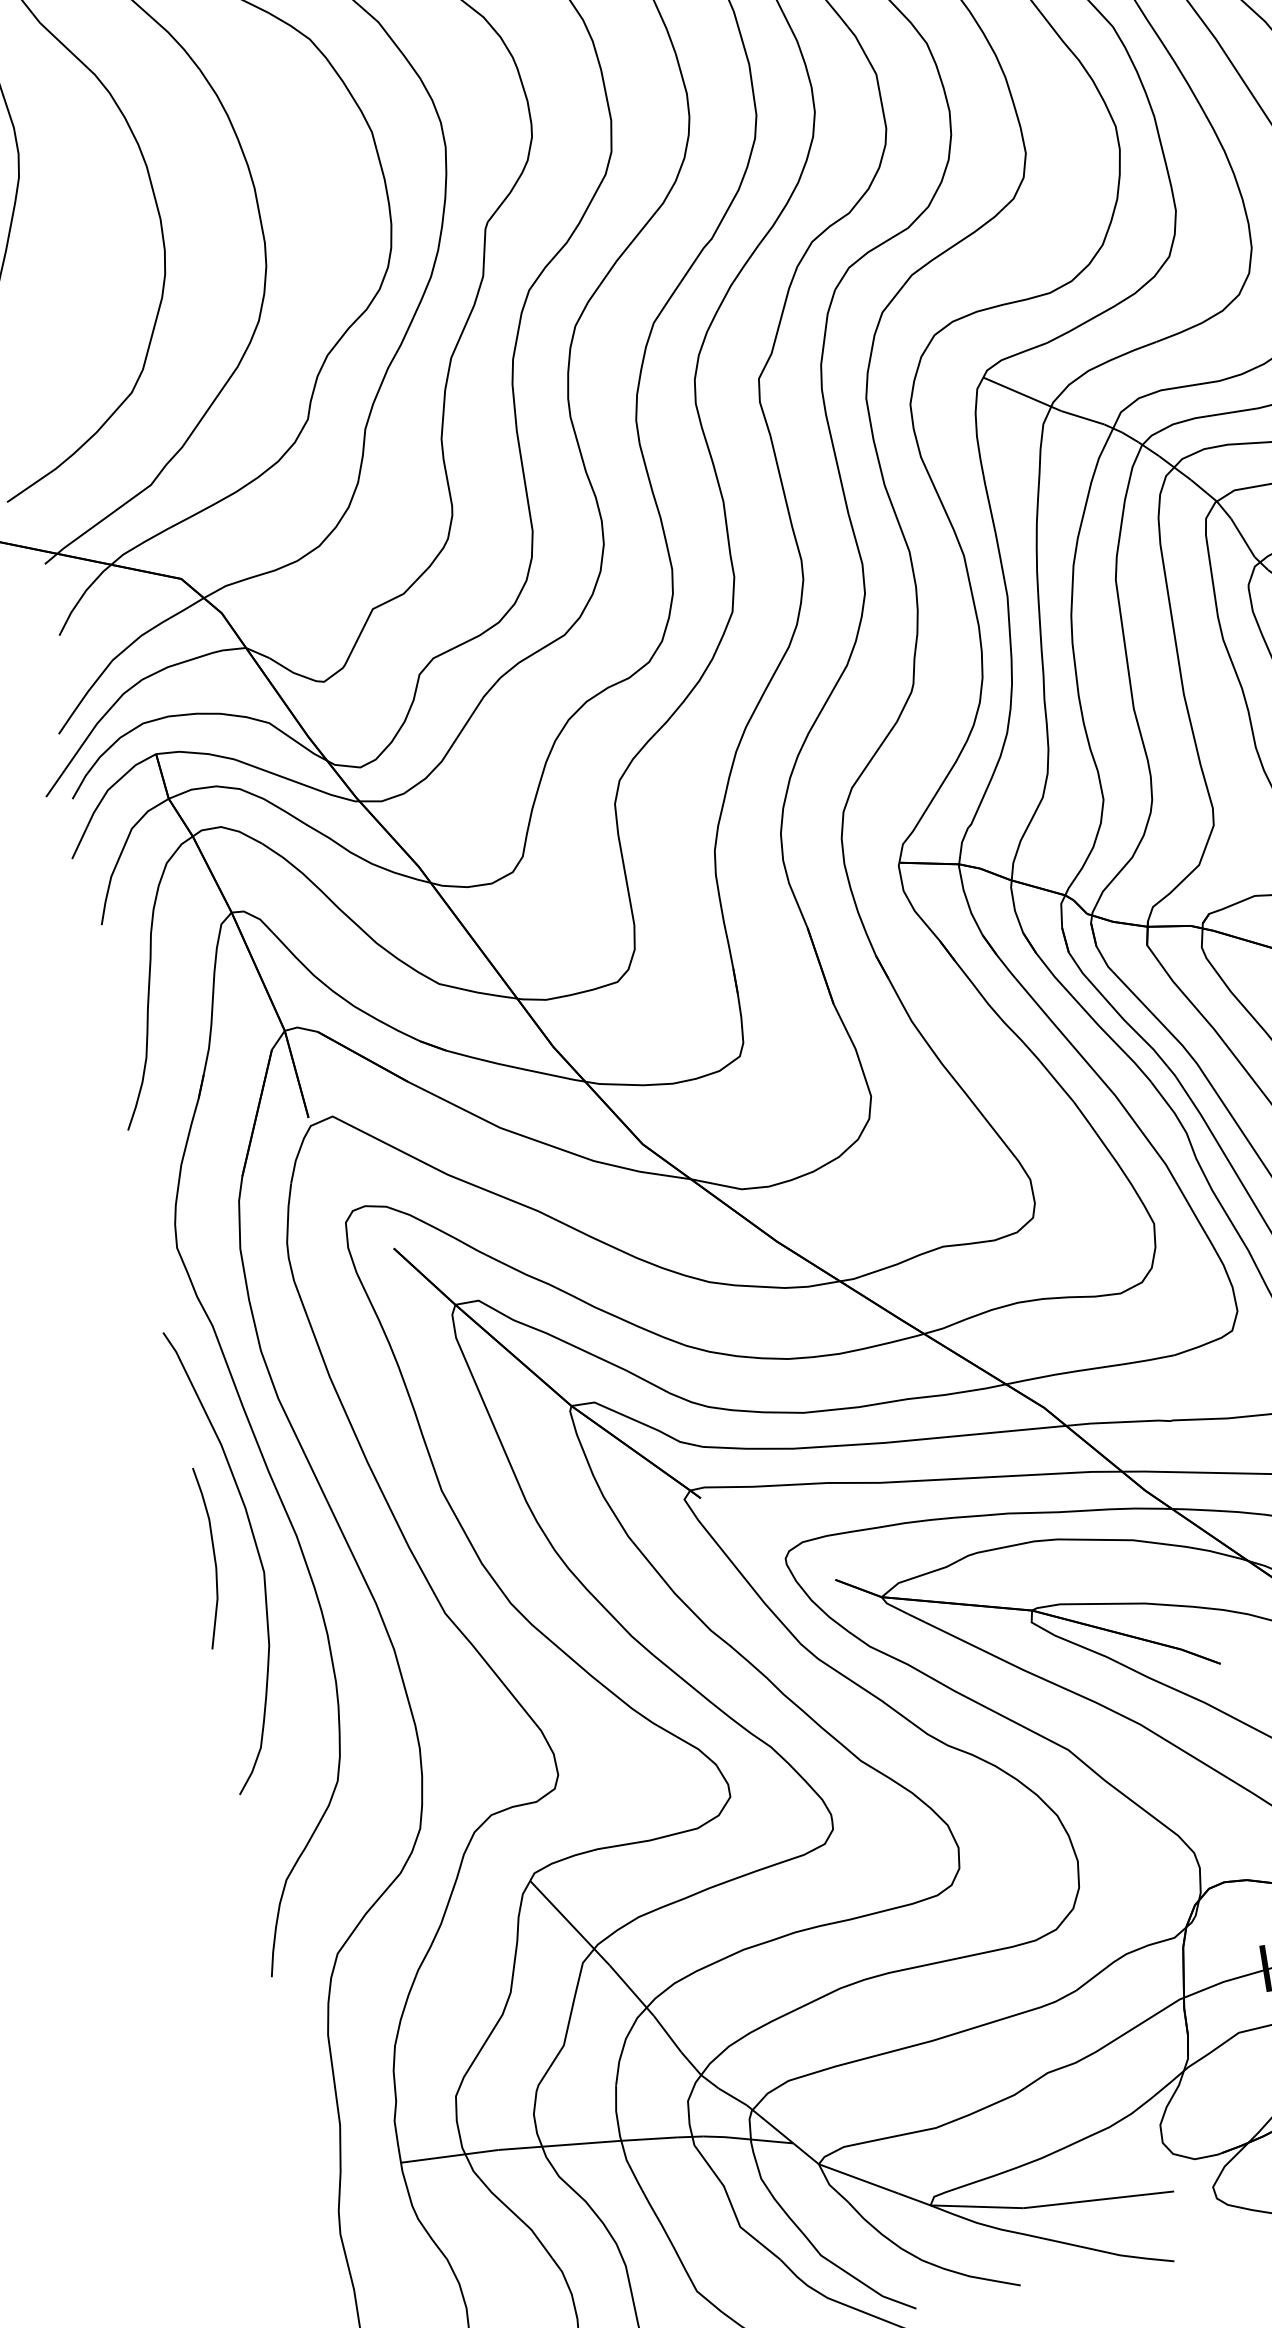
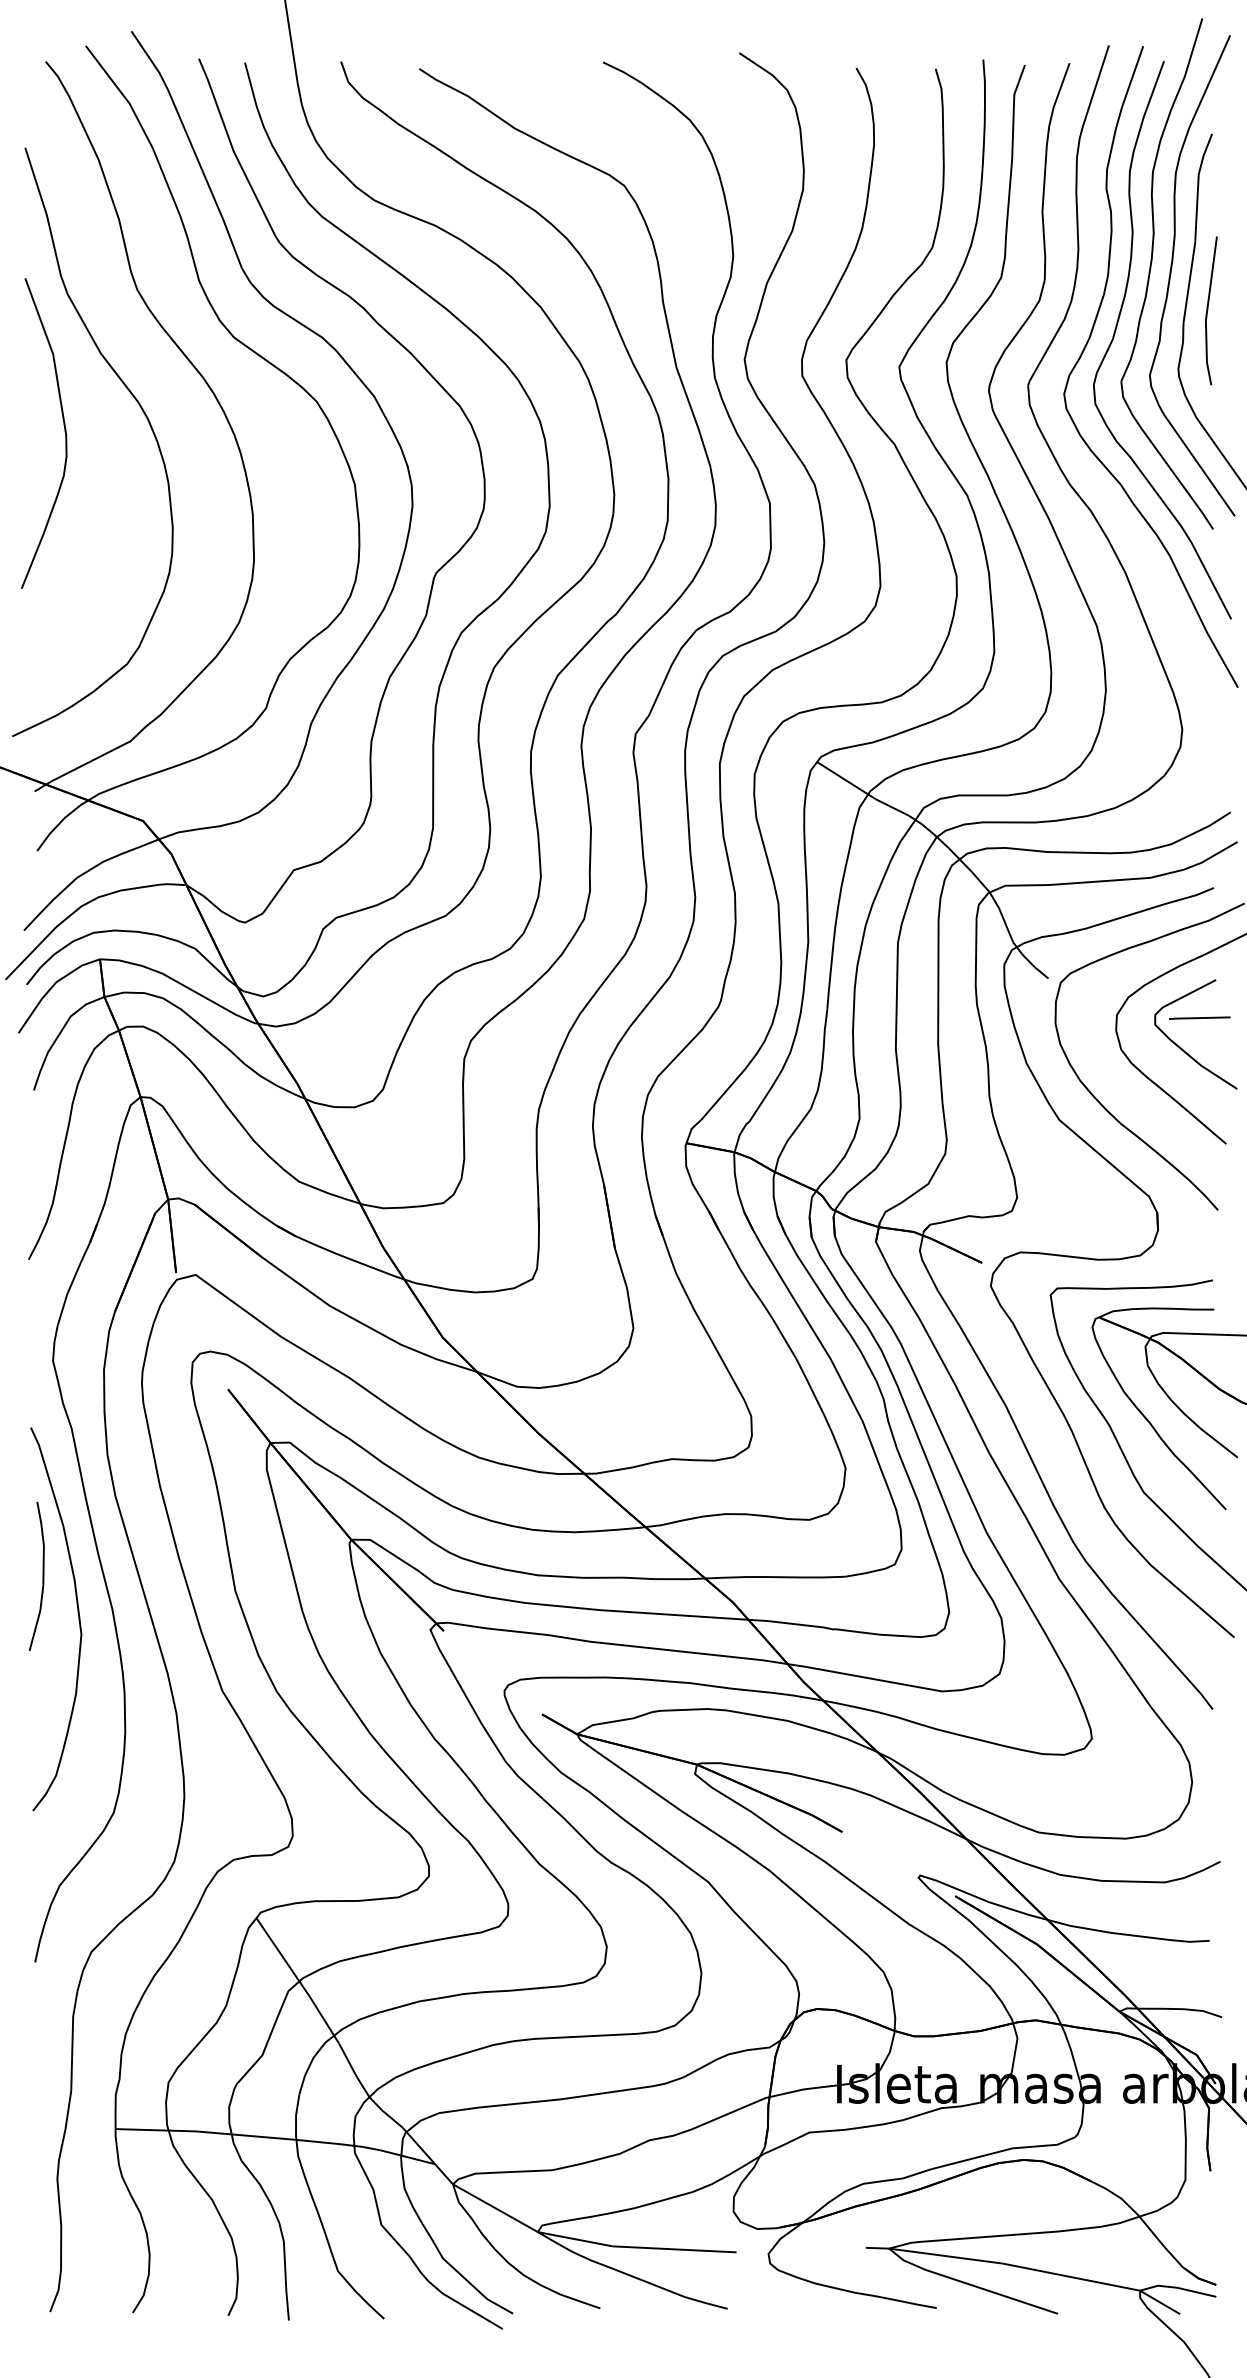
curve: (213, 1555) -> (42, 1575), moved

